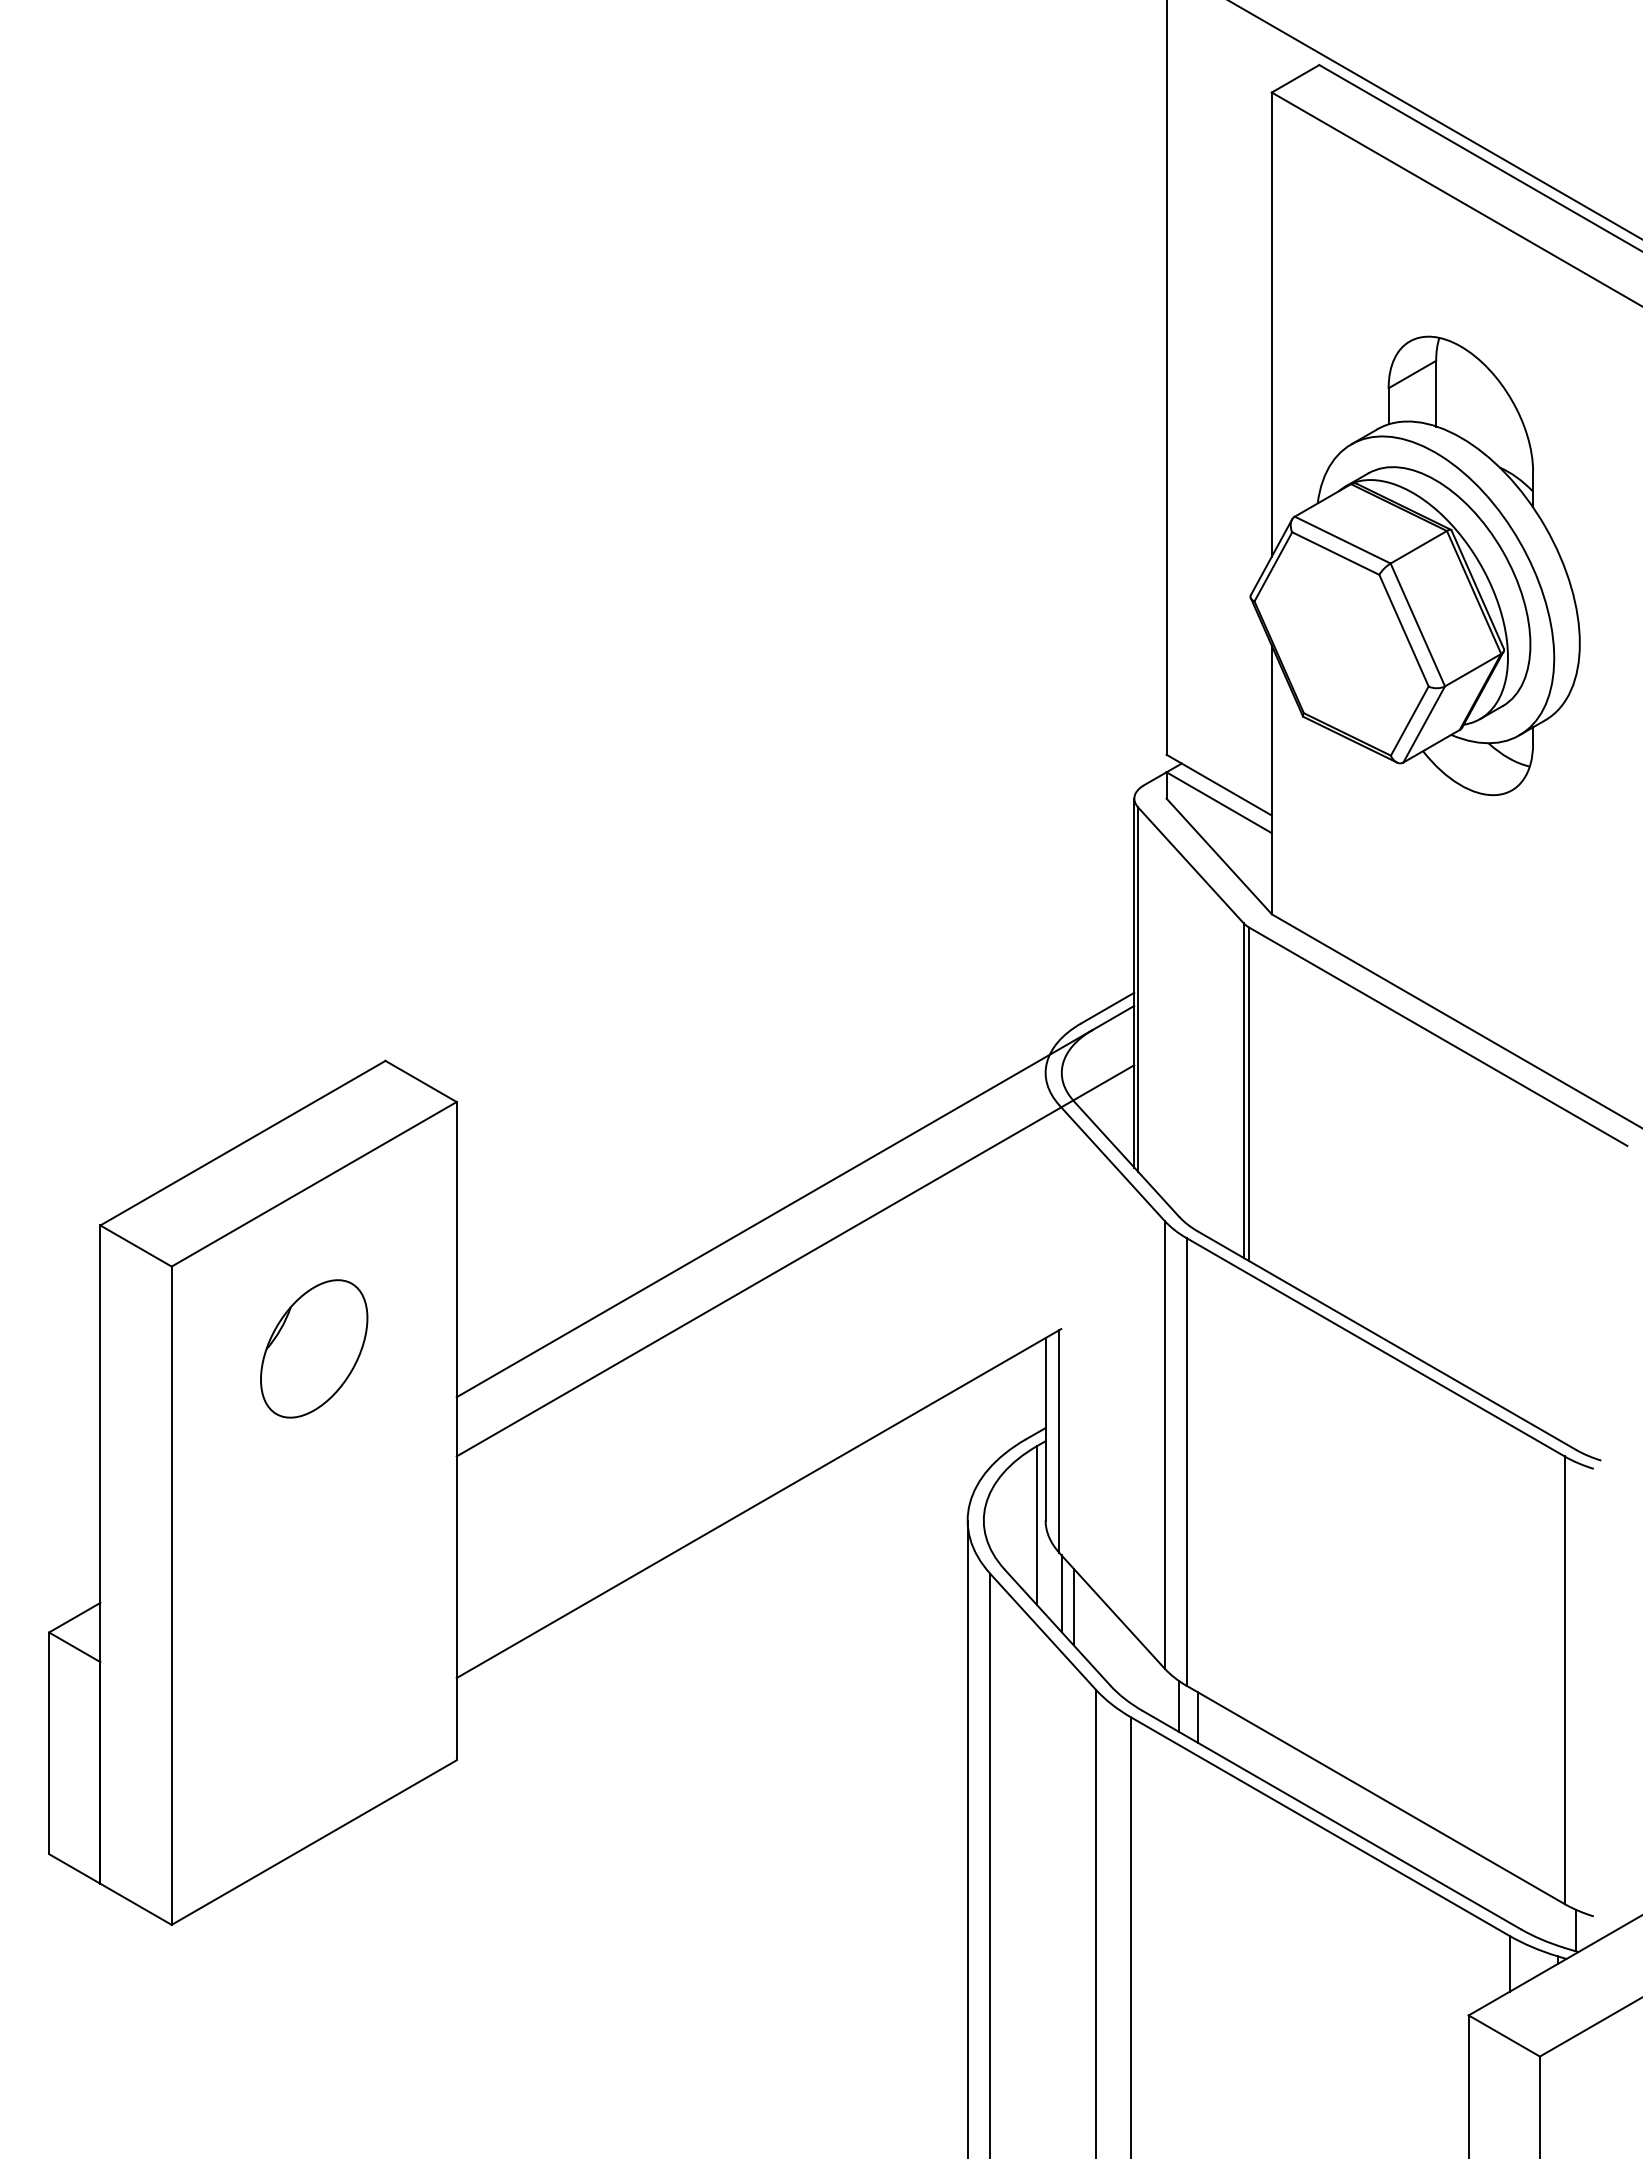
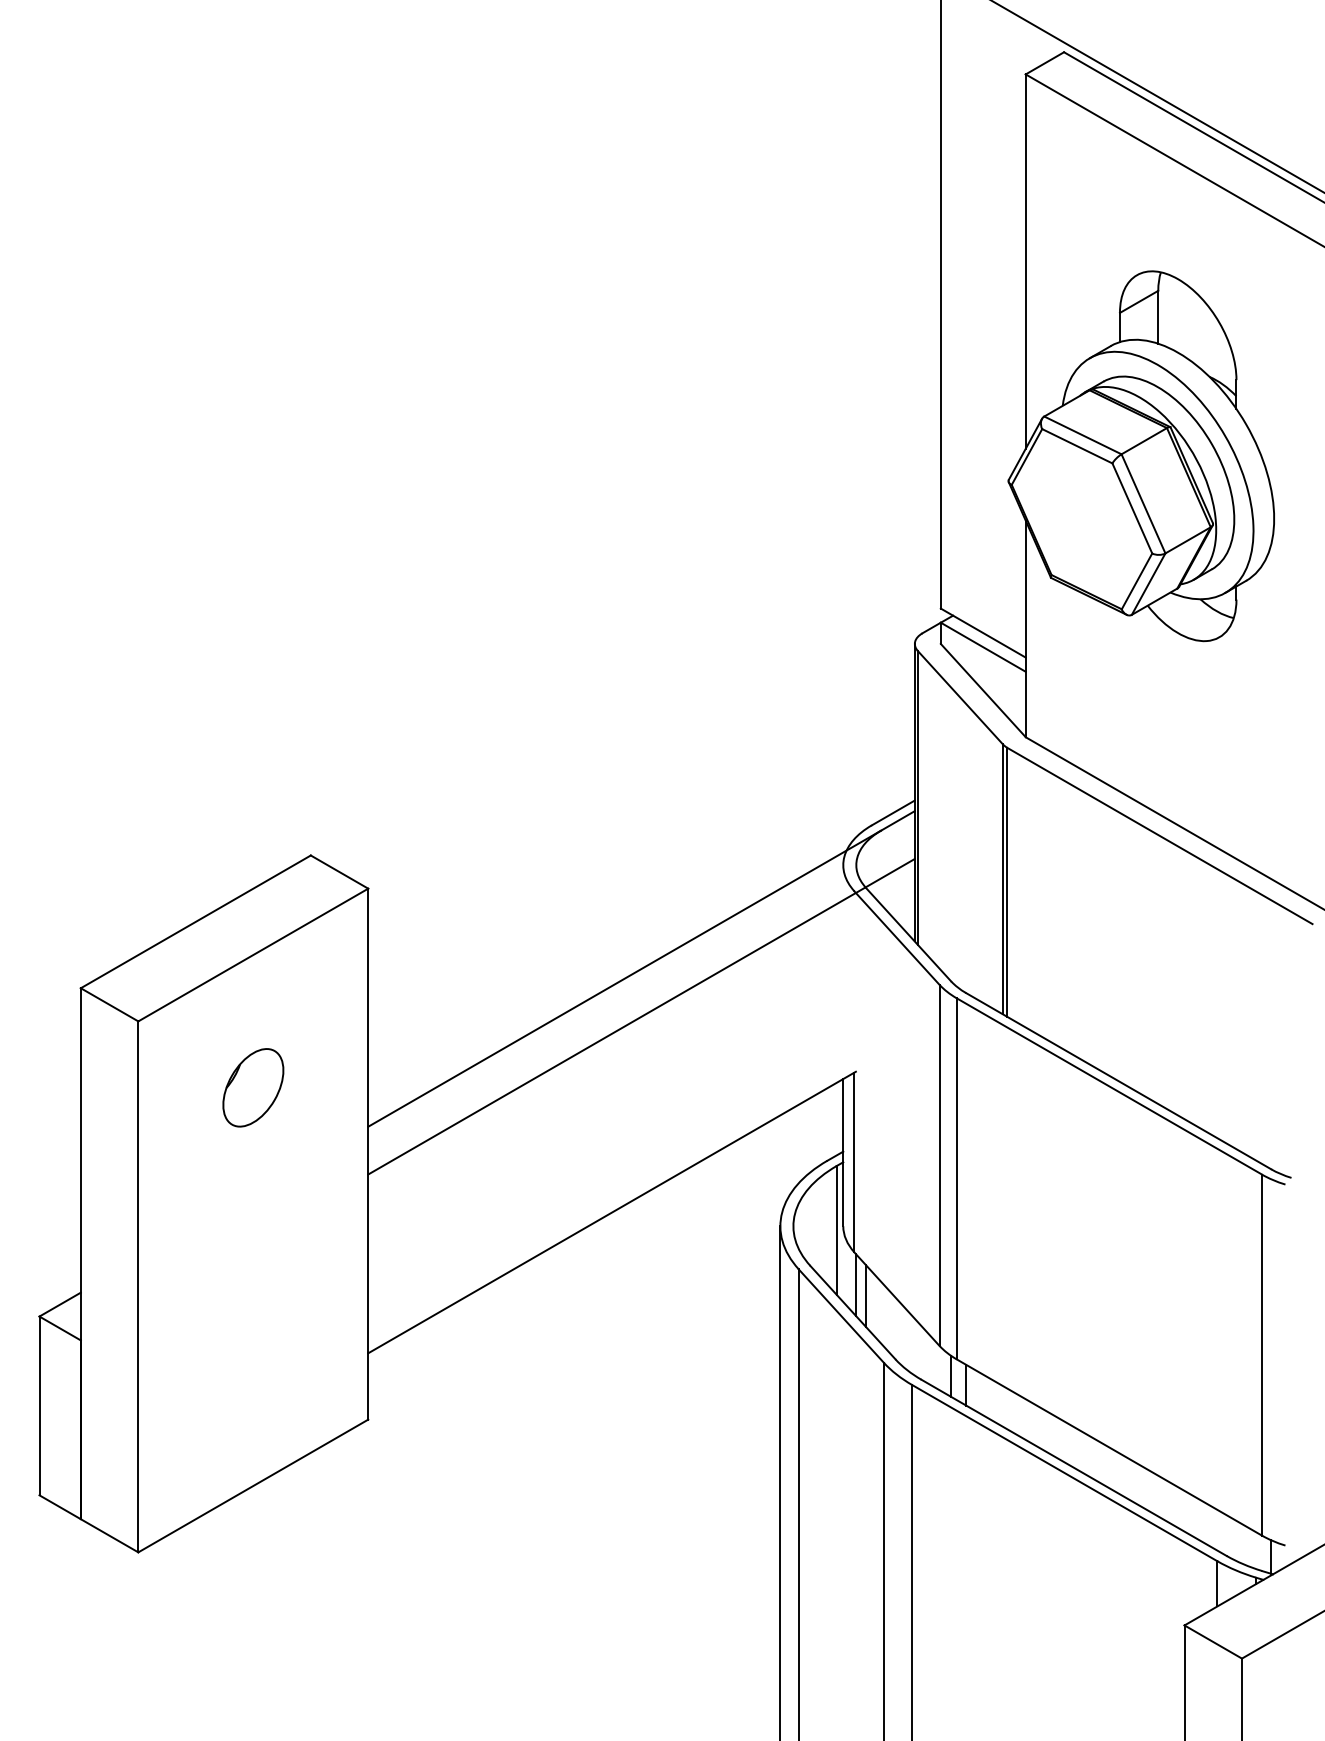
part: (314, 1348) -> (253, 1087), size x0.7

